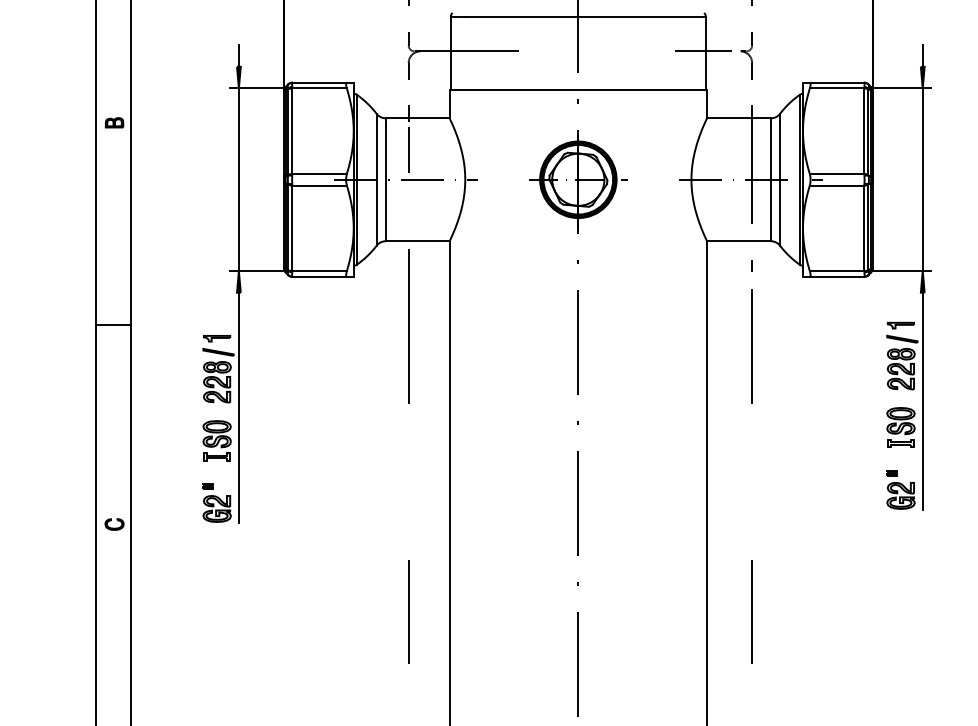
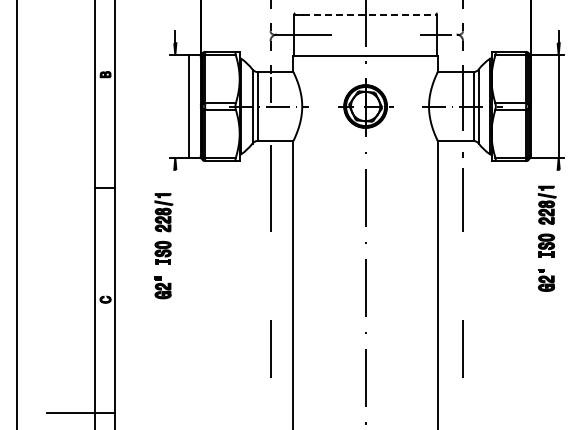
line: (587, 17) -> (370, 15), solid -> dashed
line: (239, 179) -> (189, 106), moved
line: (922, 400) -> (558, 230), removed
line: (239, 406) -> (175, 233), removed

